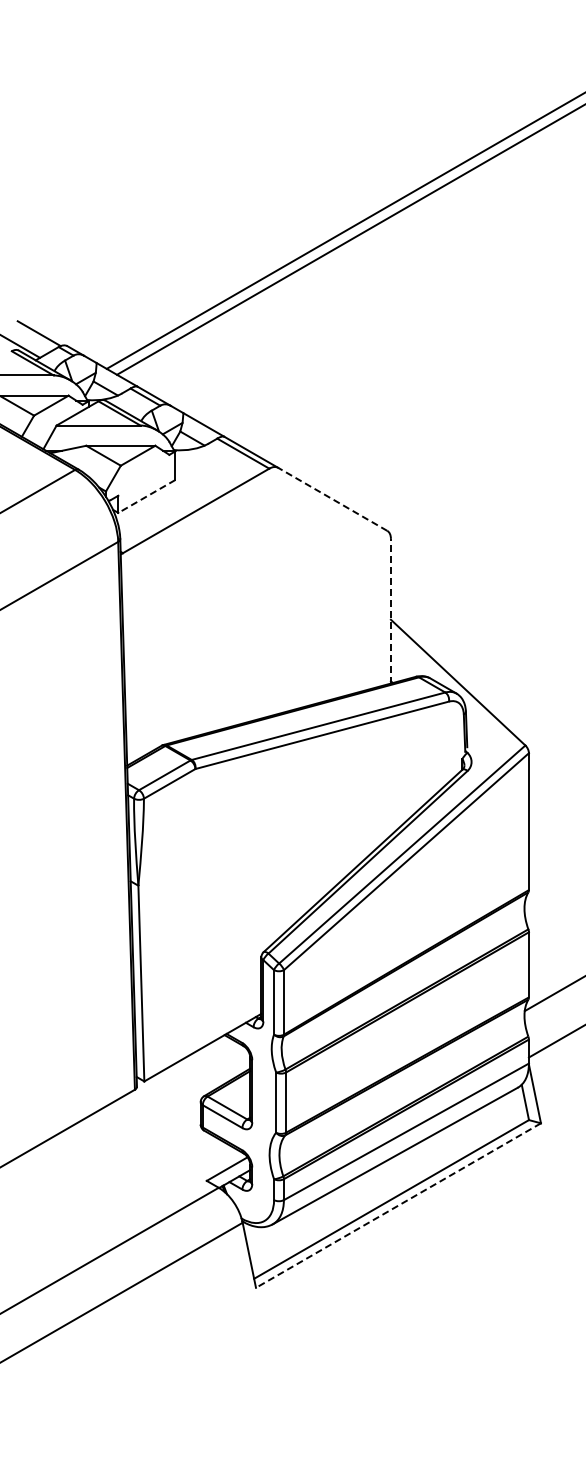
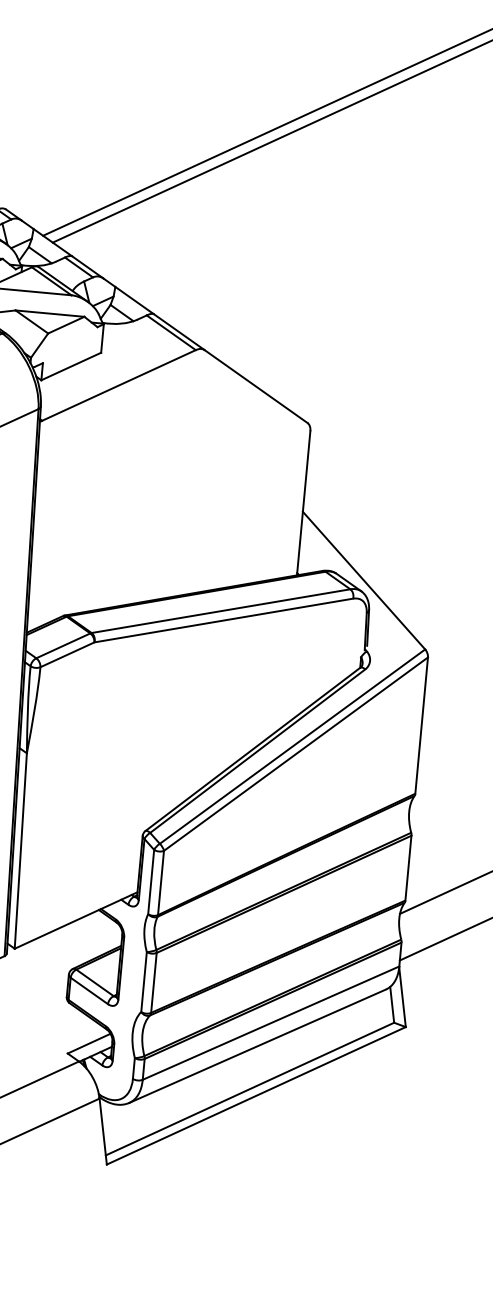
line: (146, 496) -> (70, 366), dashed -> solid
line: (332, 499) -> (255, 386), dashed -> solid
line: (390, 610) -> (303, 502), dashed -> solid
line: (398, 1205) -> (256, 1095), dashed -> solid

